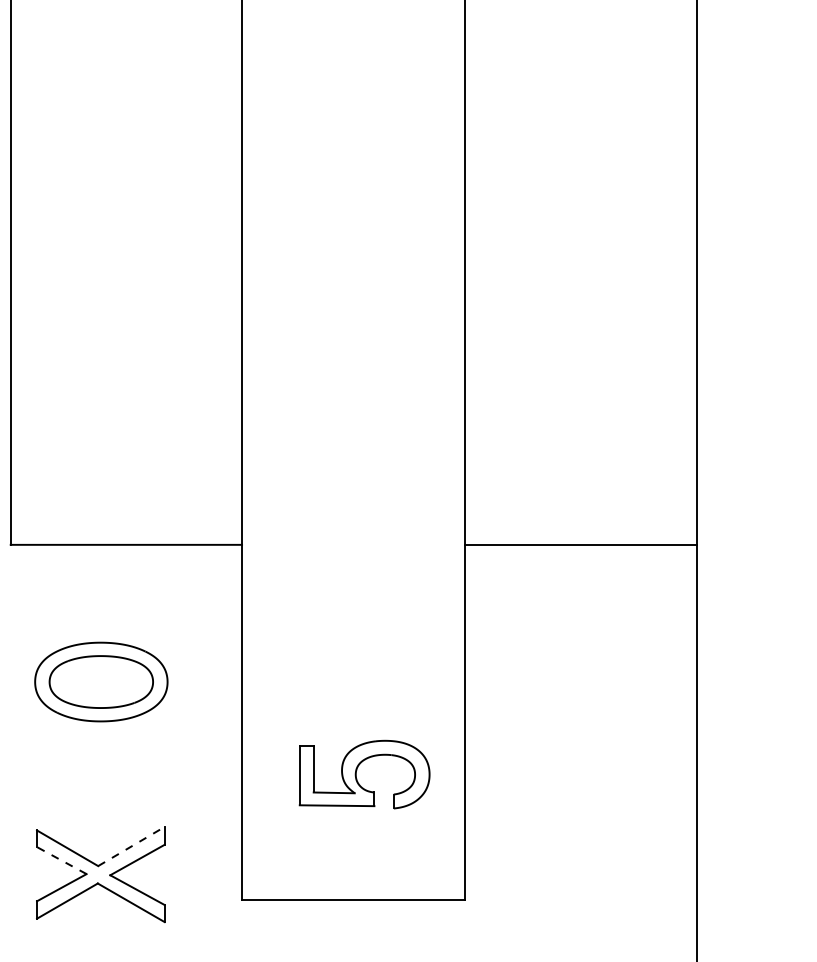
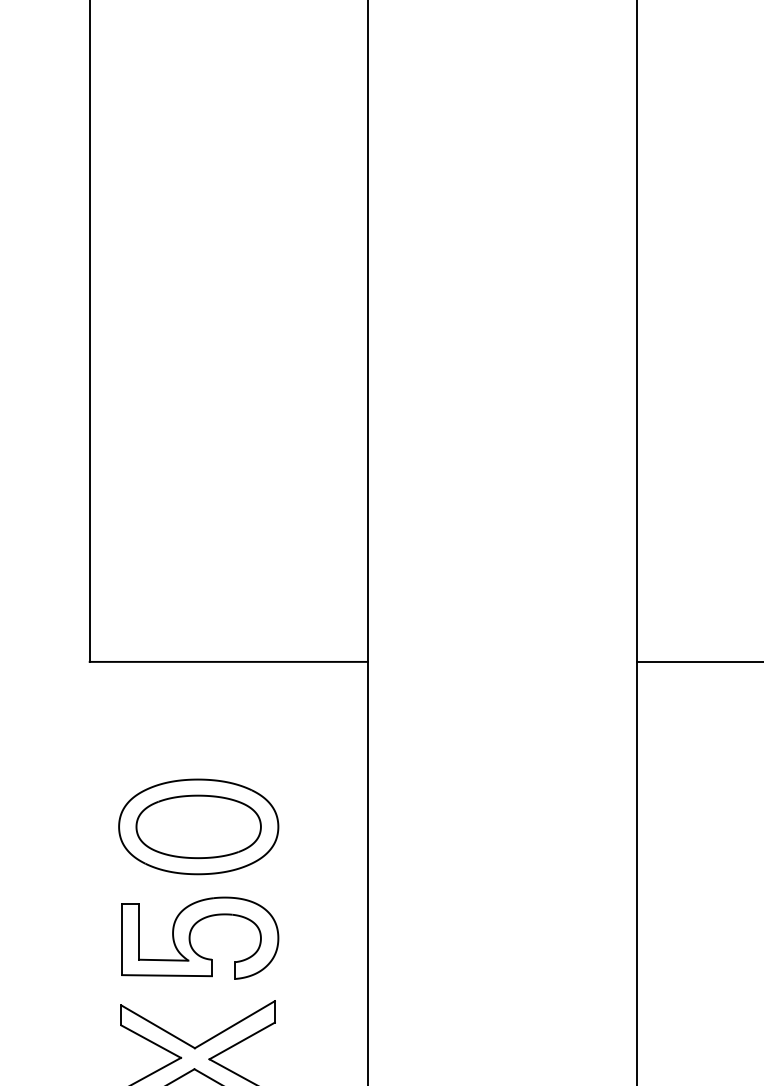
part: (356, 774) -> (190, 938), moved
line: (131, 846) -> (234, 1024), dashed -> solid
line: (61, 860) -> (150, 1041), dashed -> solid

